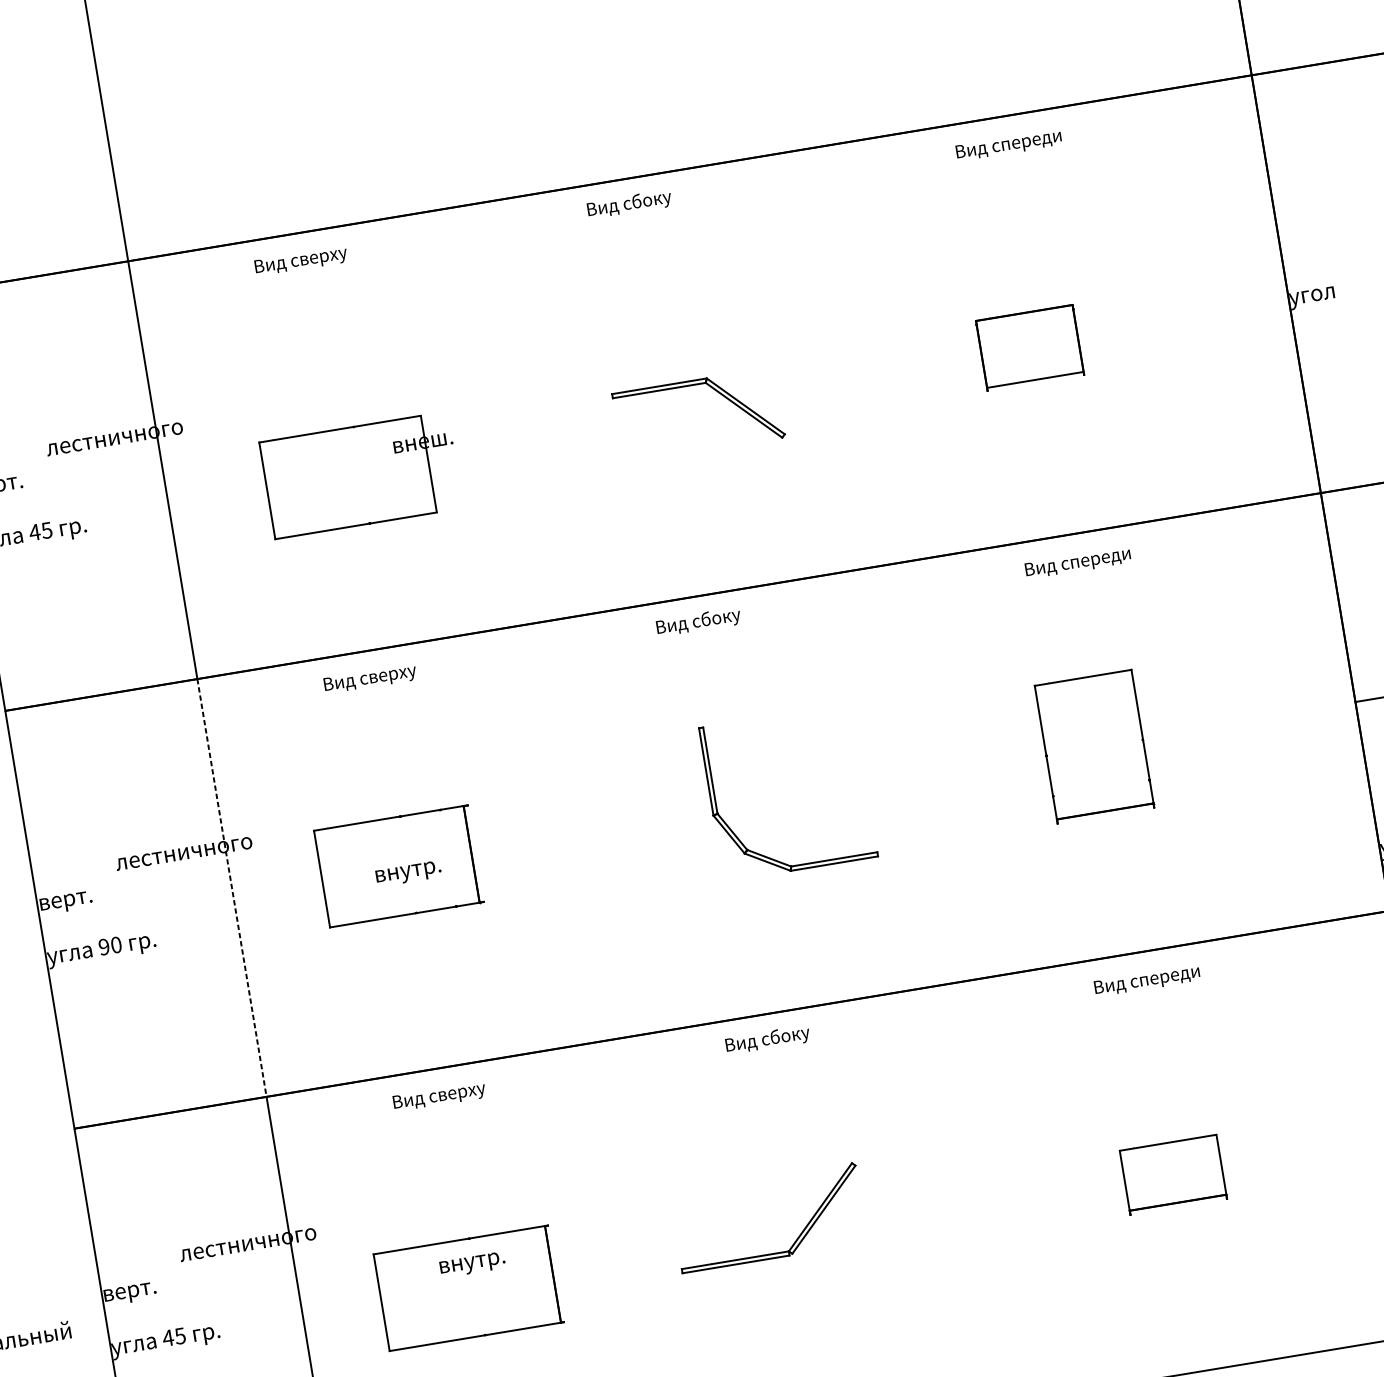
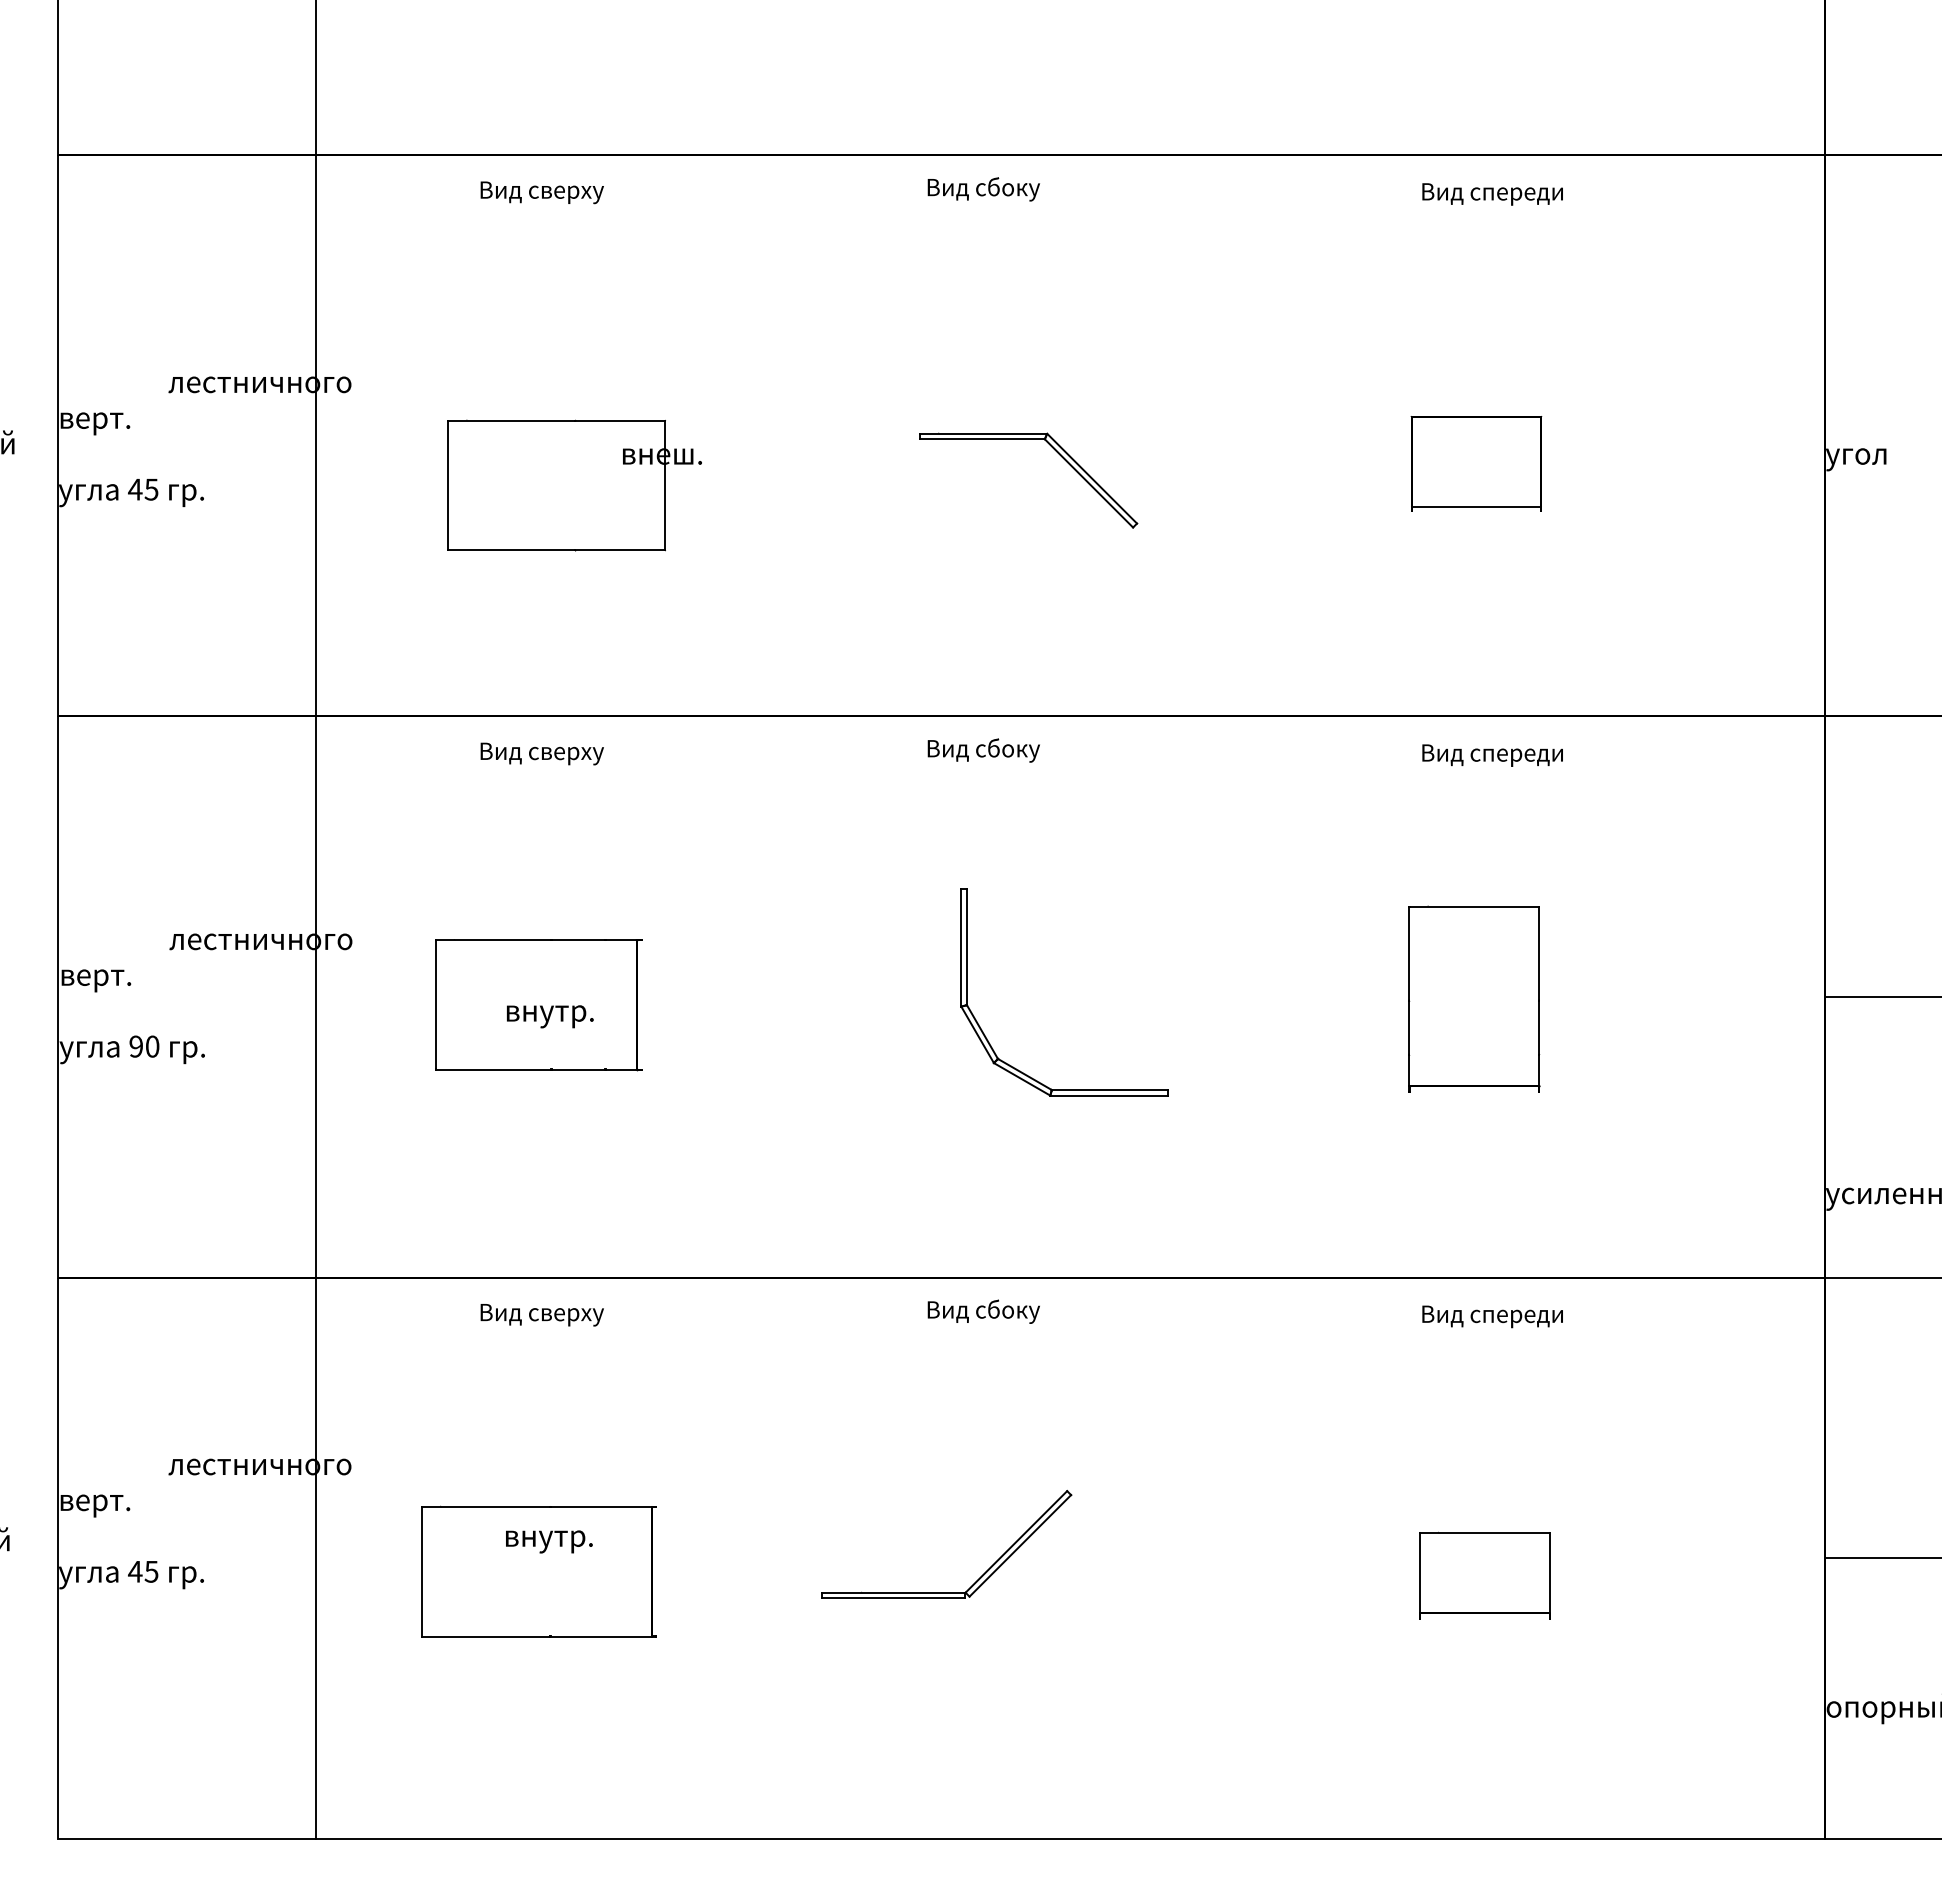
line: (232, 888) -> (316, 997), dashed -> solid

